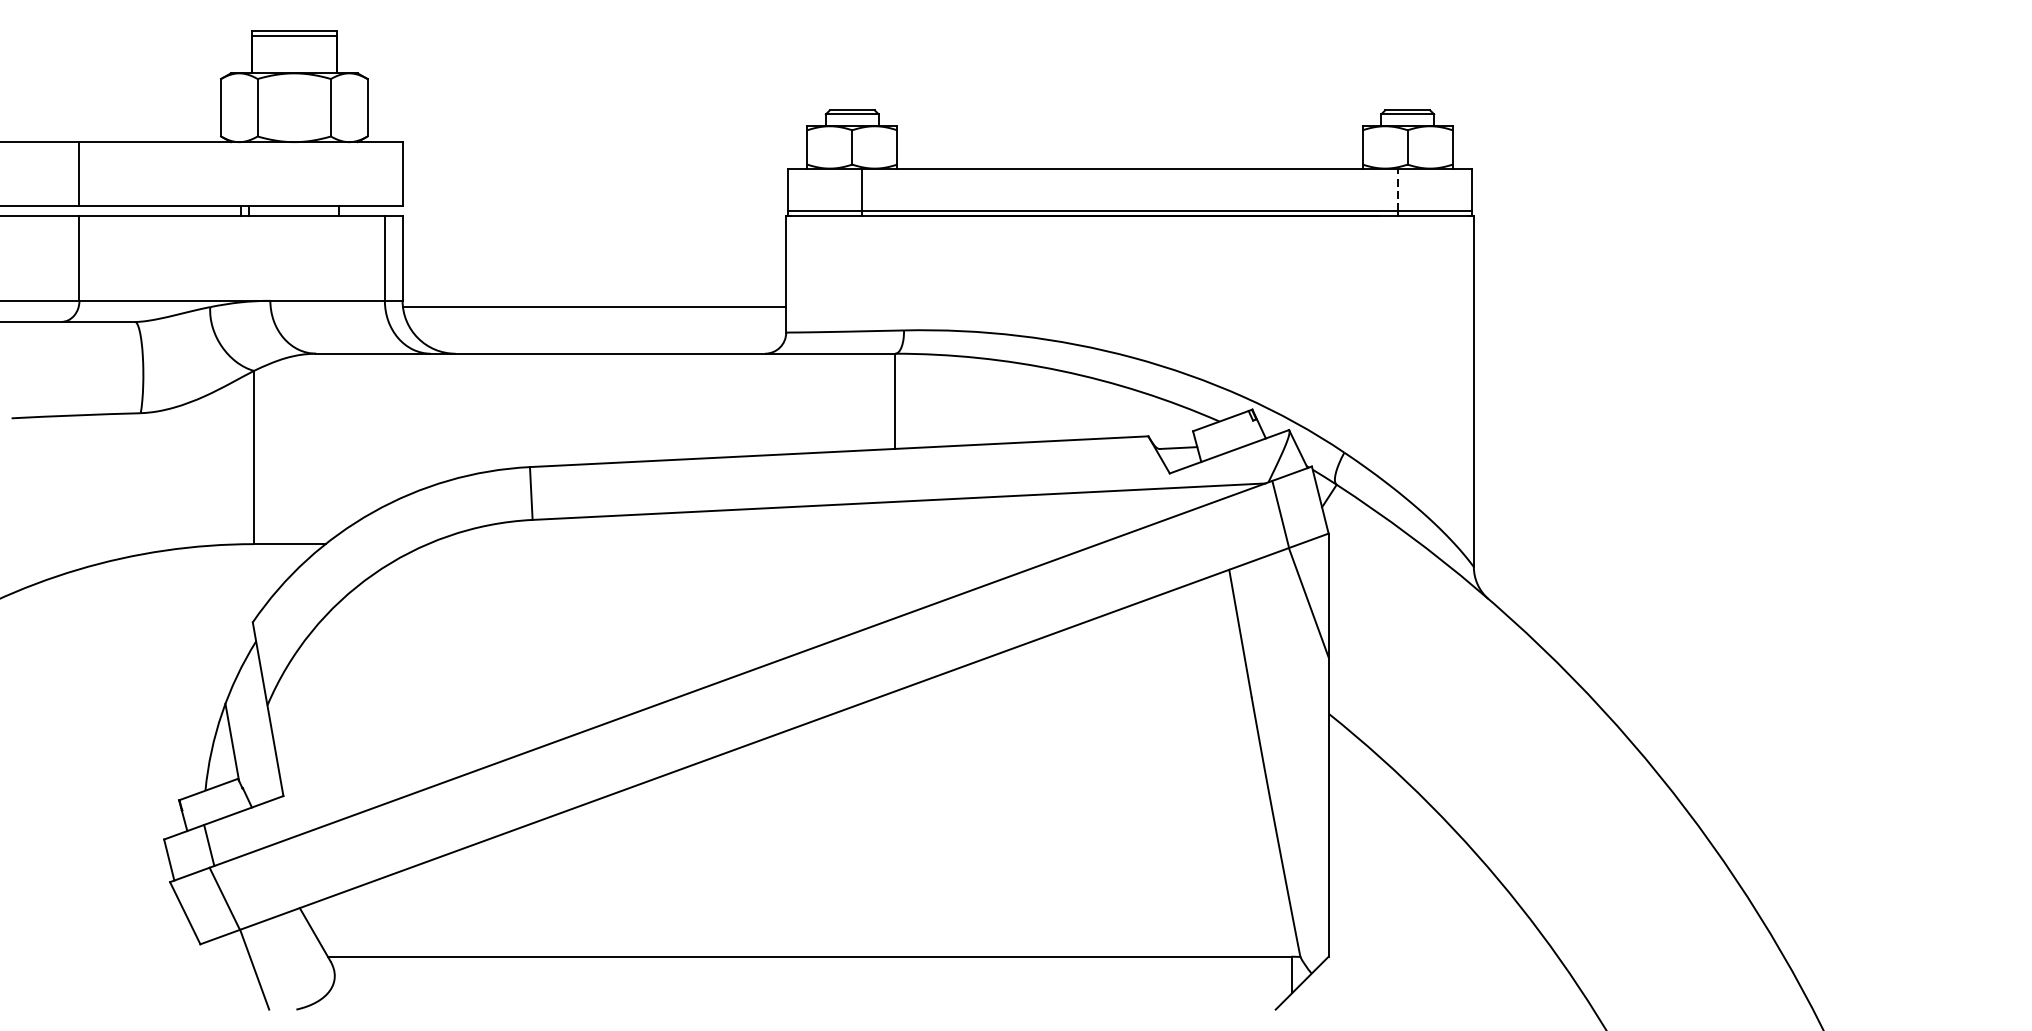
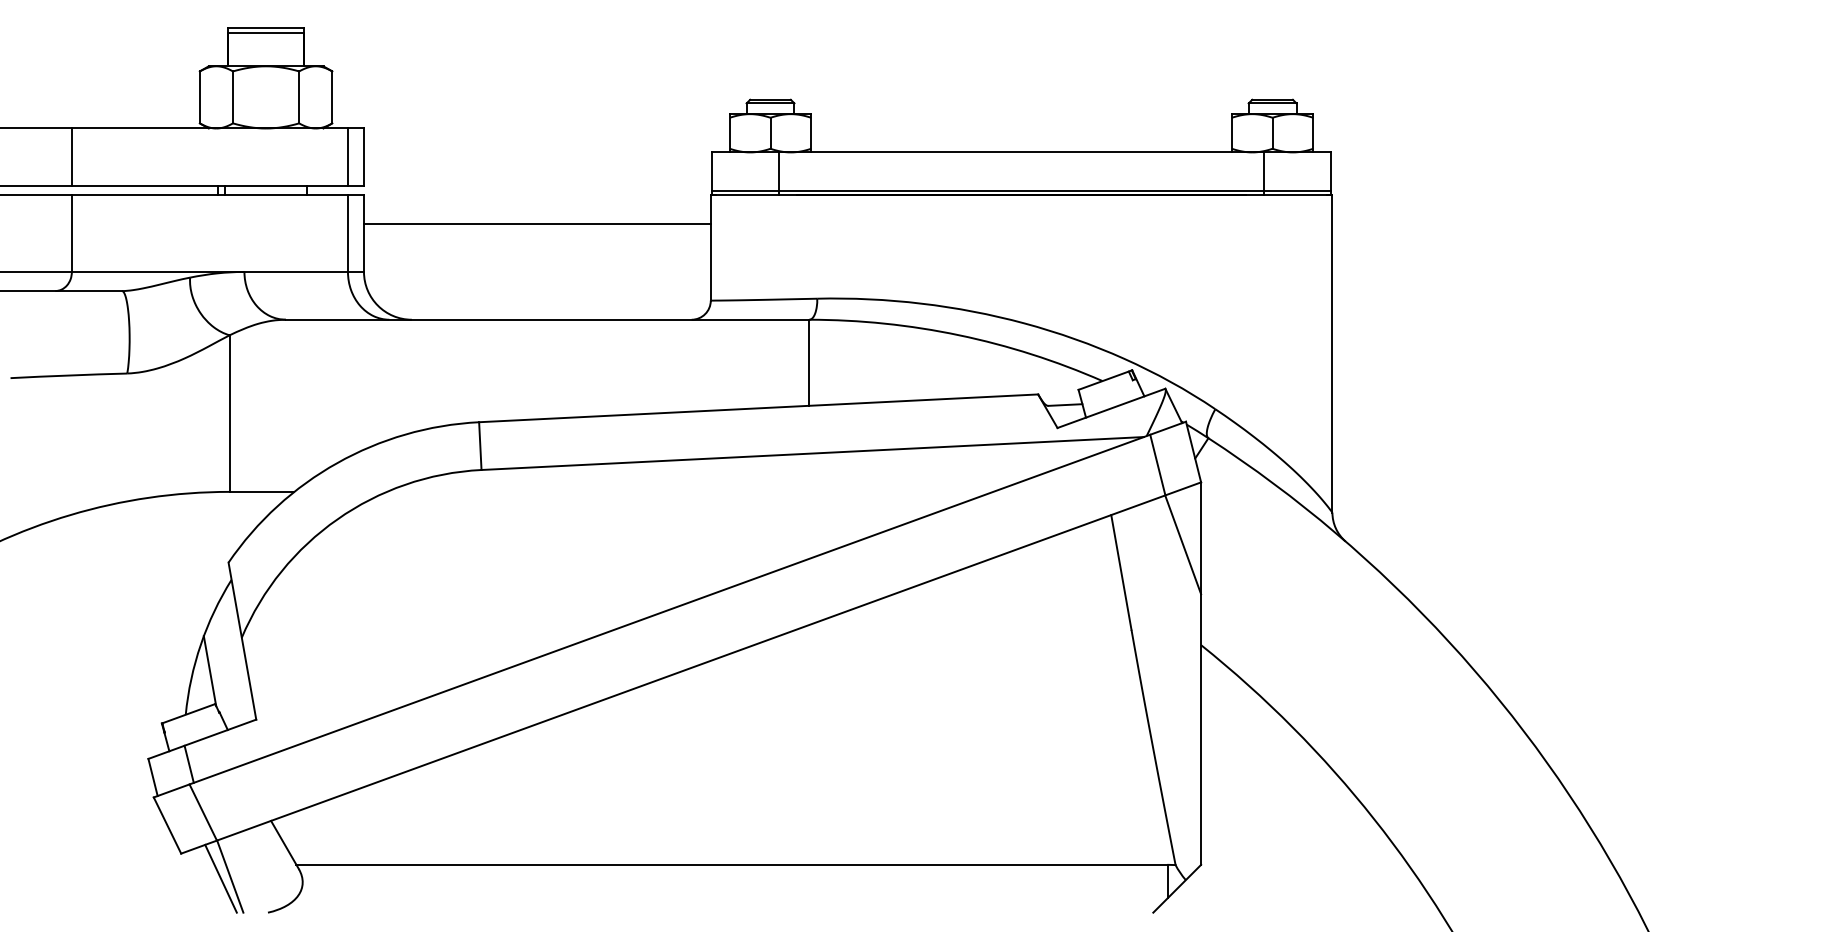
line: (384, 173) -> (347, 156), added
line: (1397, 189) -> (1263, 171), dashed -> solid
line: (594, 306) -> (537, 224), moved
line: (243, 971) -> (220, 878), added

